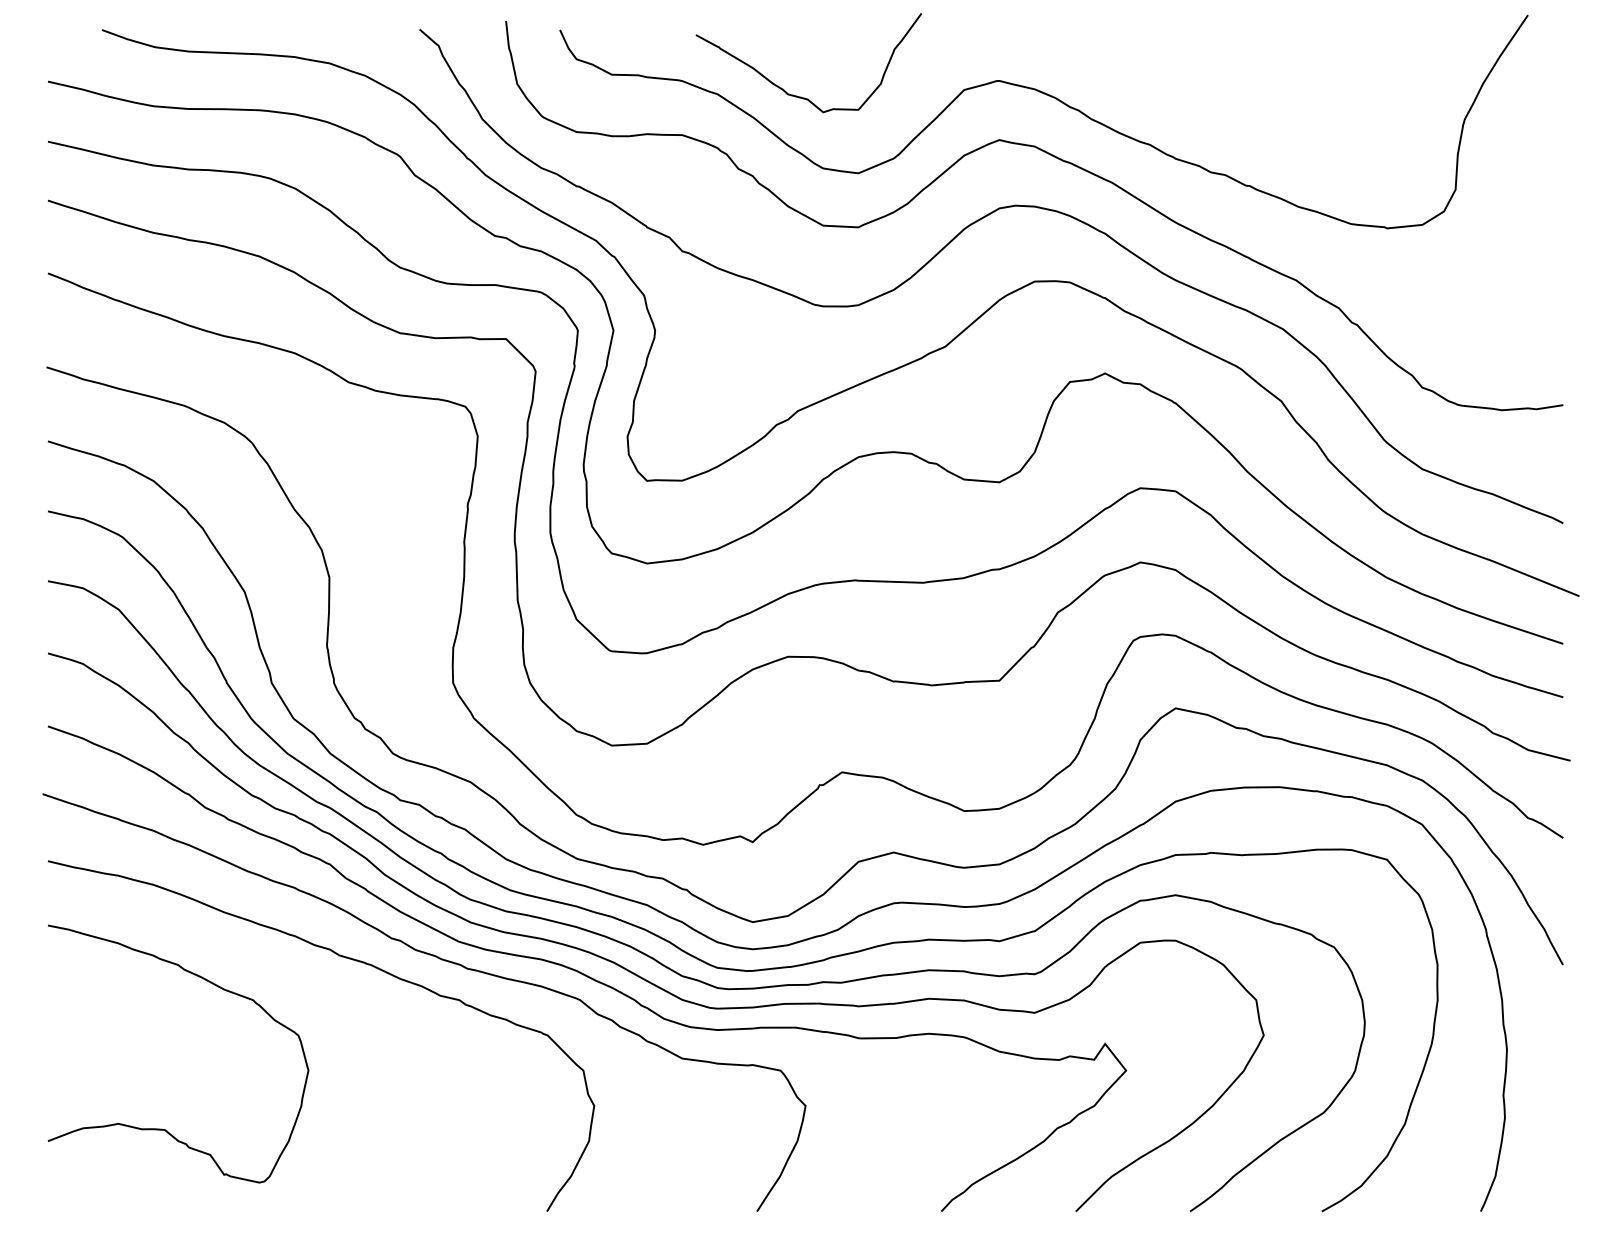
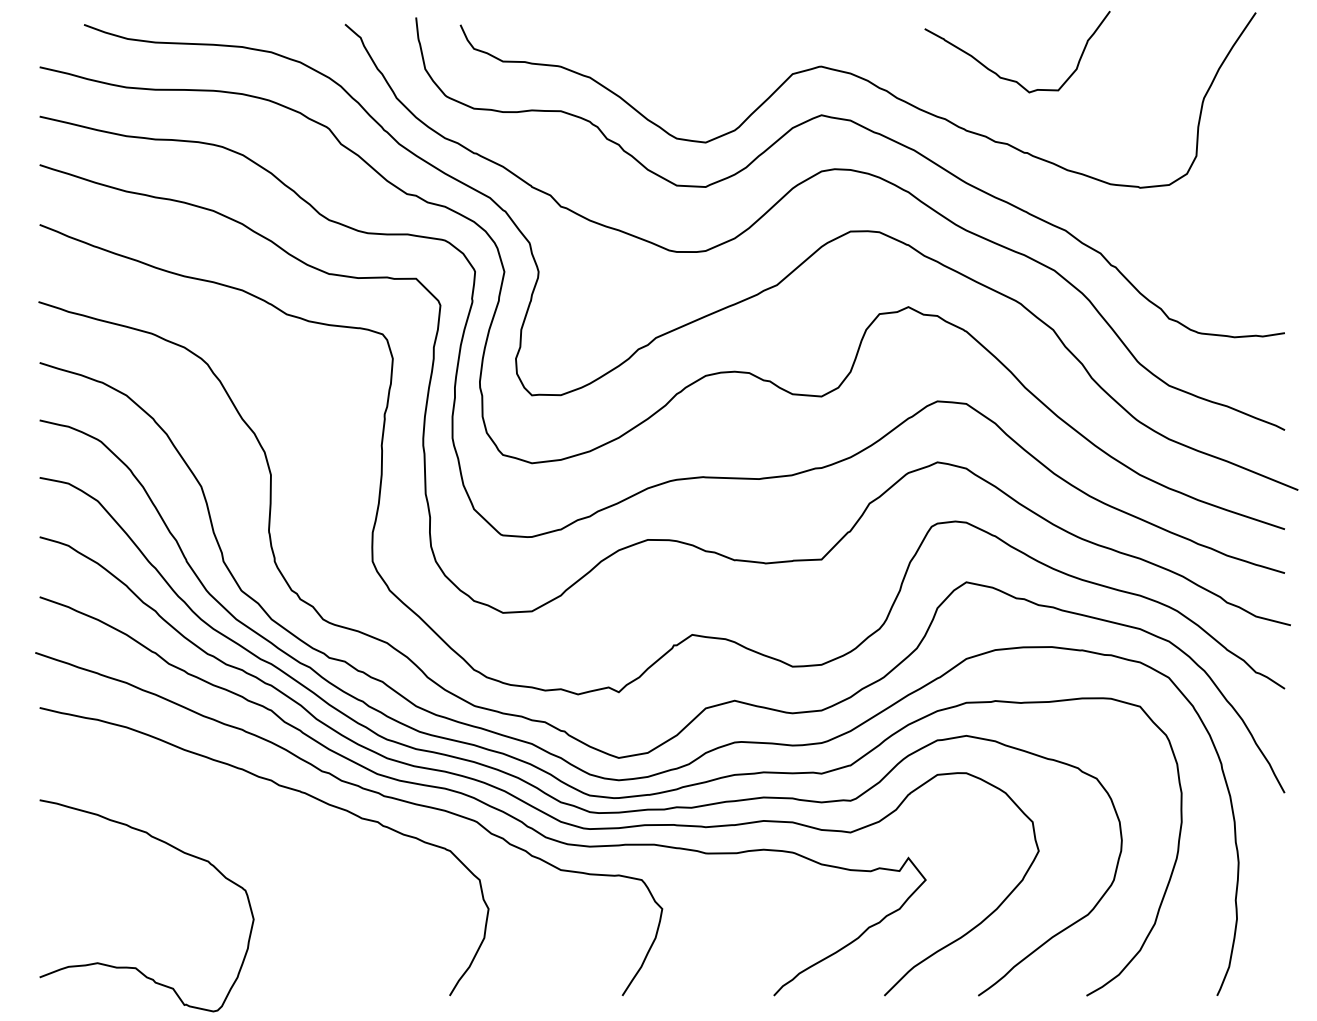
curve: (797, 95) -> (1008, 78), moved
curve: (162, 1128) -> (133, 967), moved

